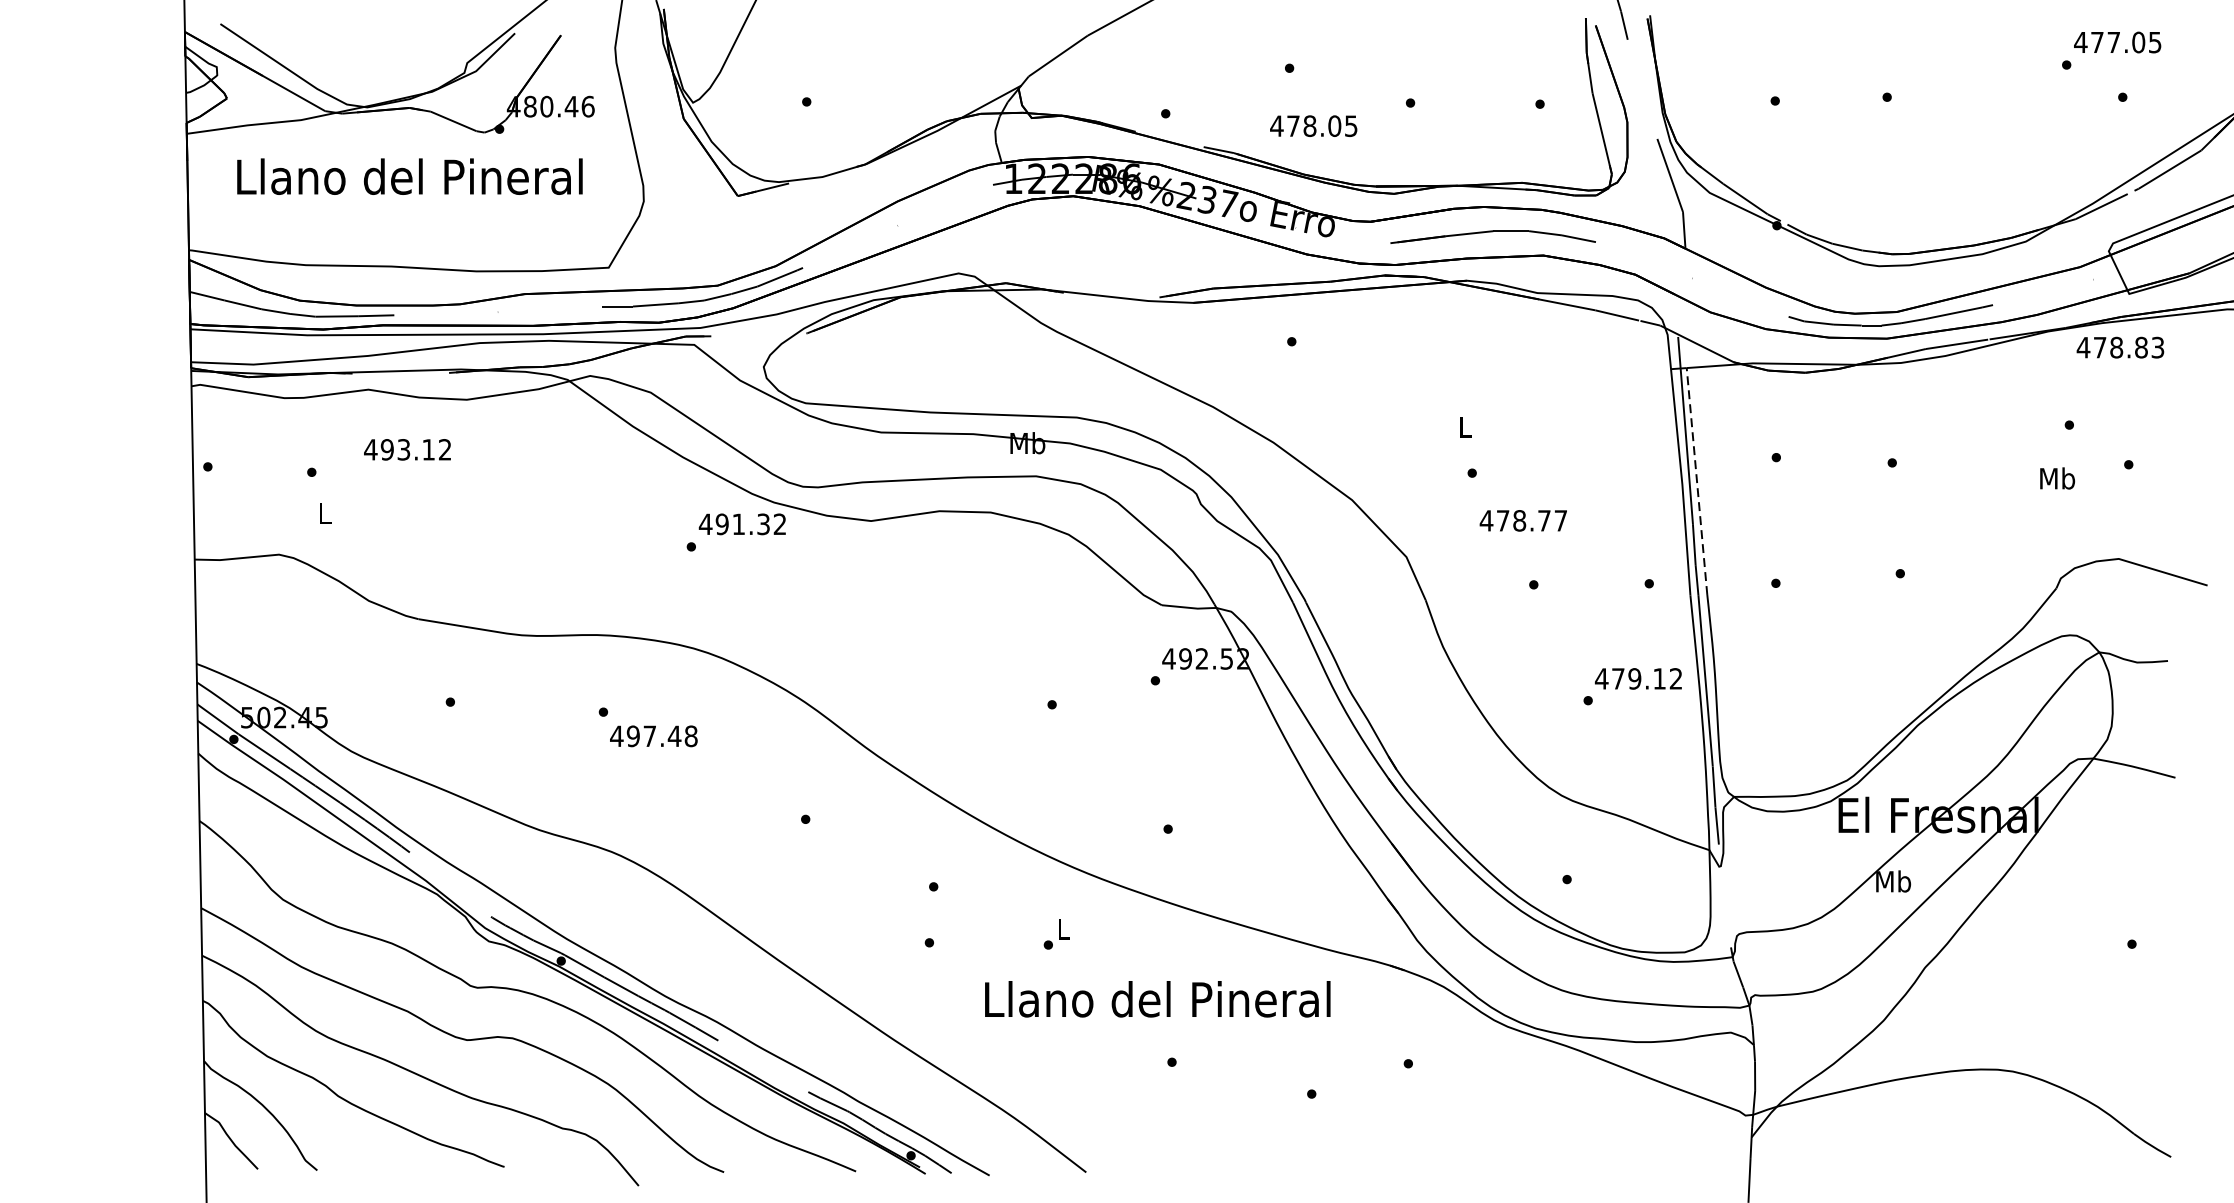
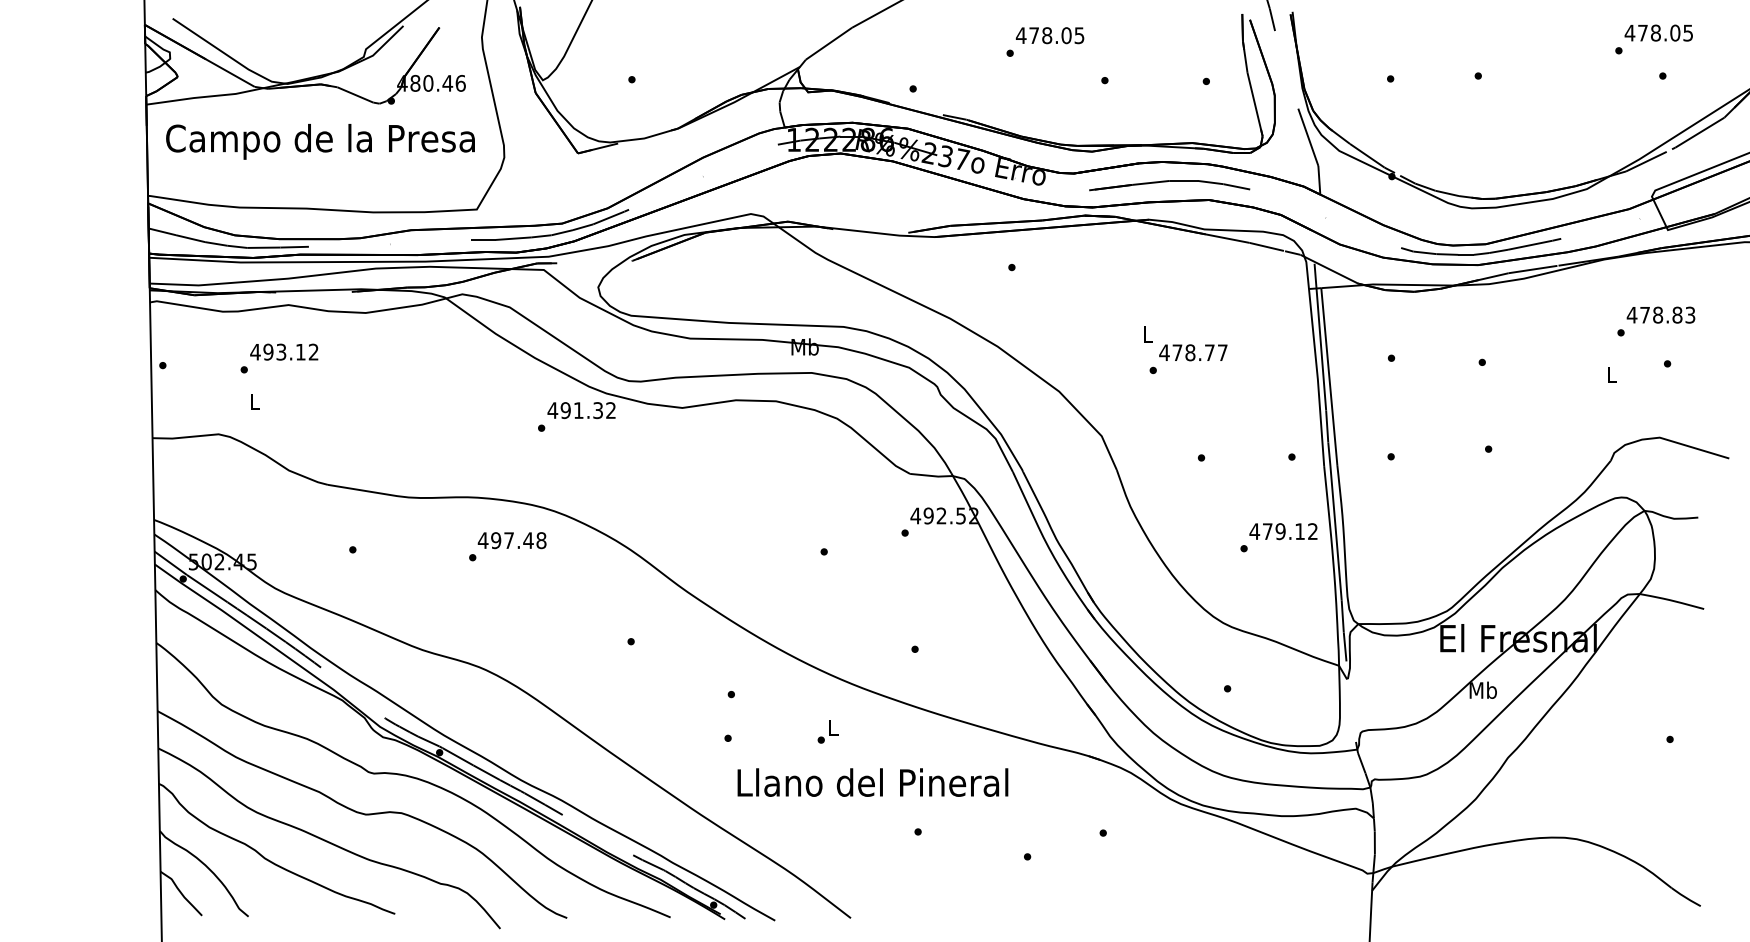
text: (2113, 41) -> (1655, 32), 477.05 -> 478.05
text: (1312, 125) -> (1049, 35), moved
text: (409, 180) -> (320, 141), Llano del Pineral -> Campo de la Presa
text: (2119, 346) -> (1660, 314), moved
text: (407, 448) -> (284, 351), moved
text: (2057, 478) -> (1611, 374), Mb -> L
line: (1697, 480) -> (1329, 376), dashed -> solid
text: (1523, 520) -> (1193, 352), moved
text: (652, 736) -> (511, 540), moved
text: (1157, 999) -> (872, 782), moved

